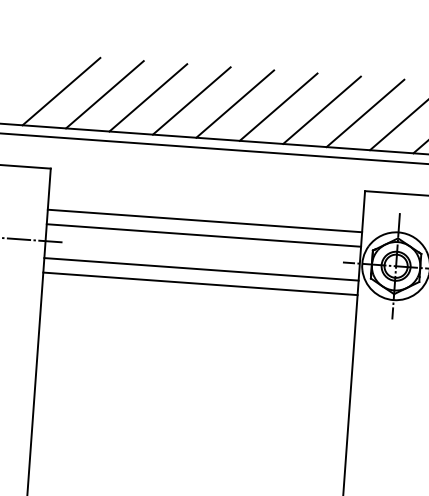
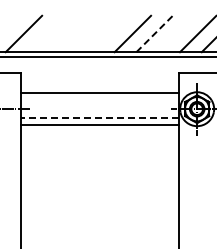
line: (104, 93) -> (45, 33), removed
line: (148, 96) -> (67, 33), removed
line: (192, 99) -> (89, 33), removed
line: (234, 102) -> (110, 33), removed
line: (321, 111) -> (154, 34), solid -> dashed
line: (365, 112) -> (176, 33), removed
line: (202, 234) -> (99, 100), removed
line: (202, 268) -> (100, 117), solid -> dashed

